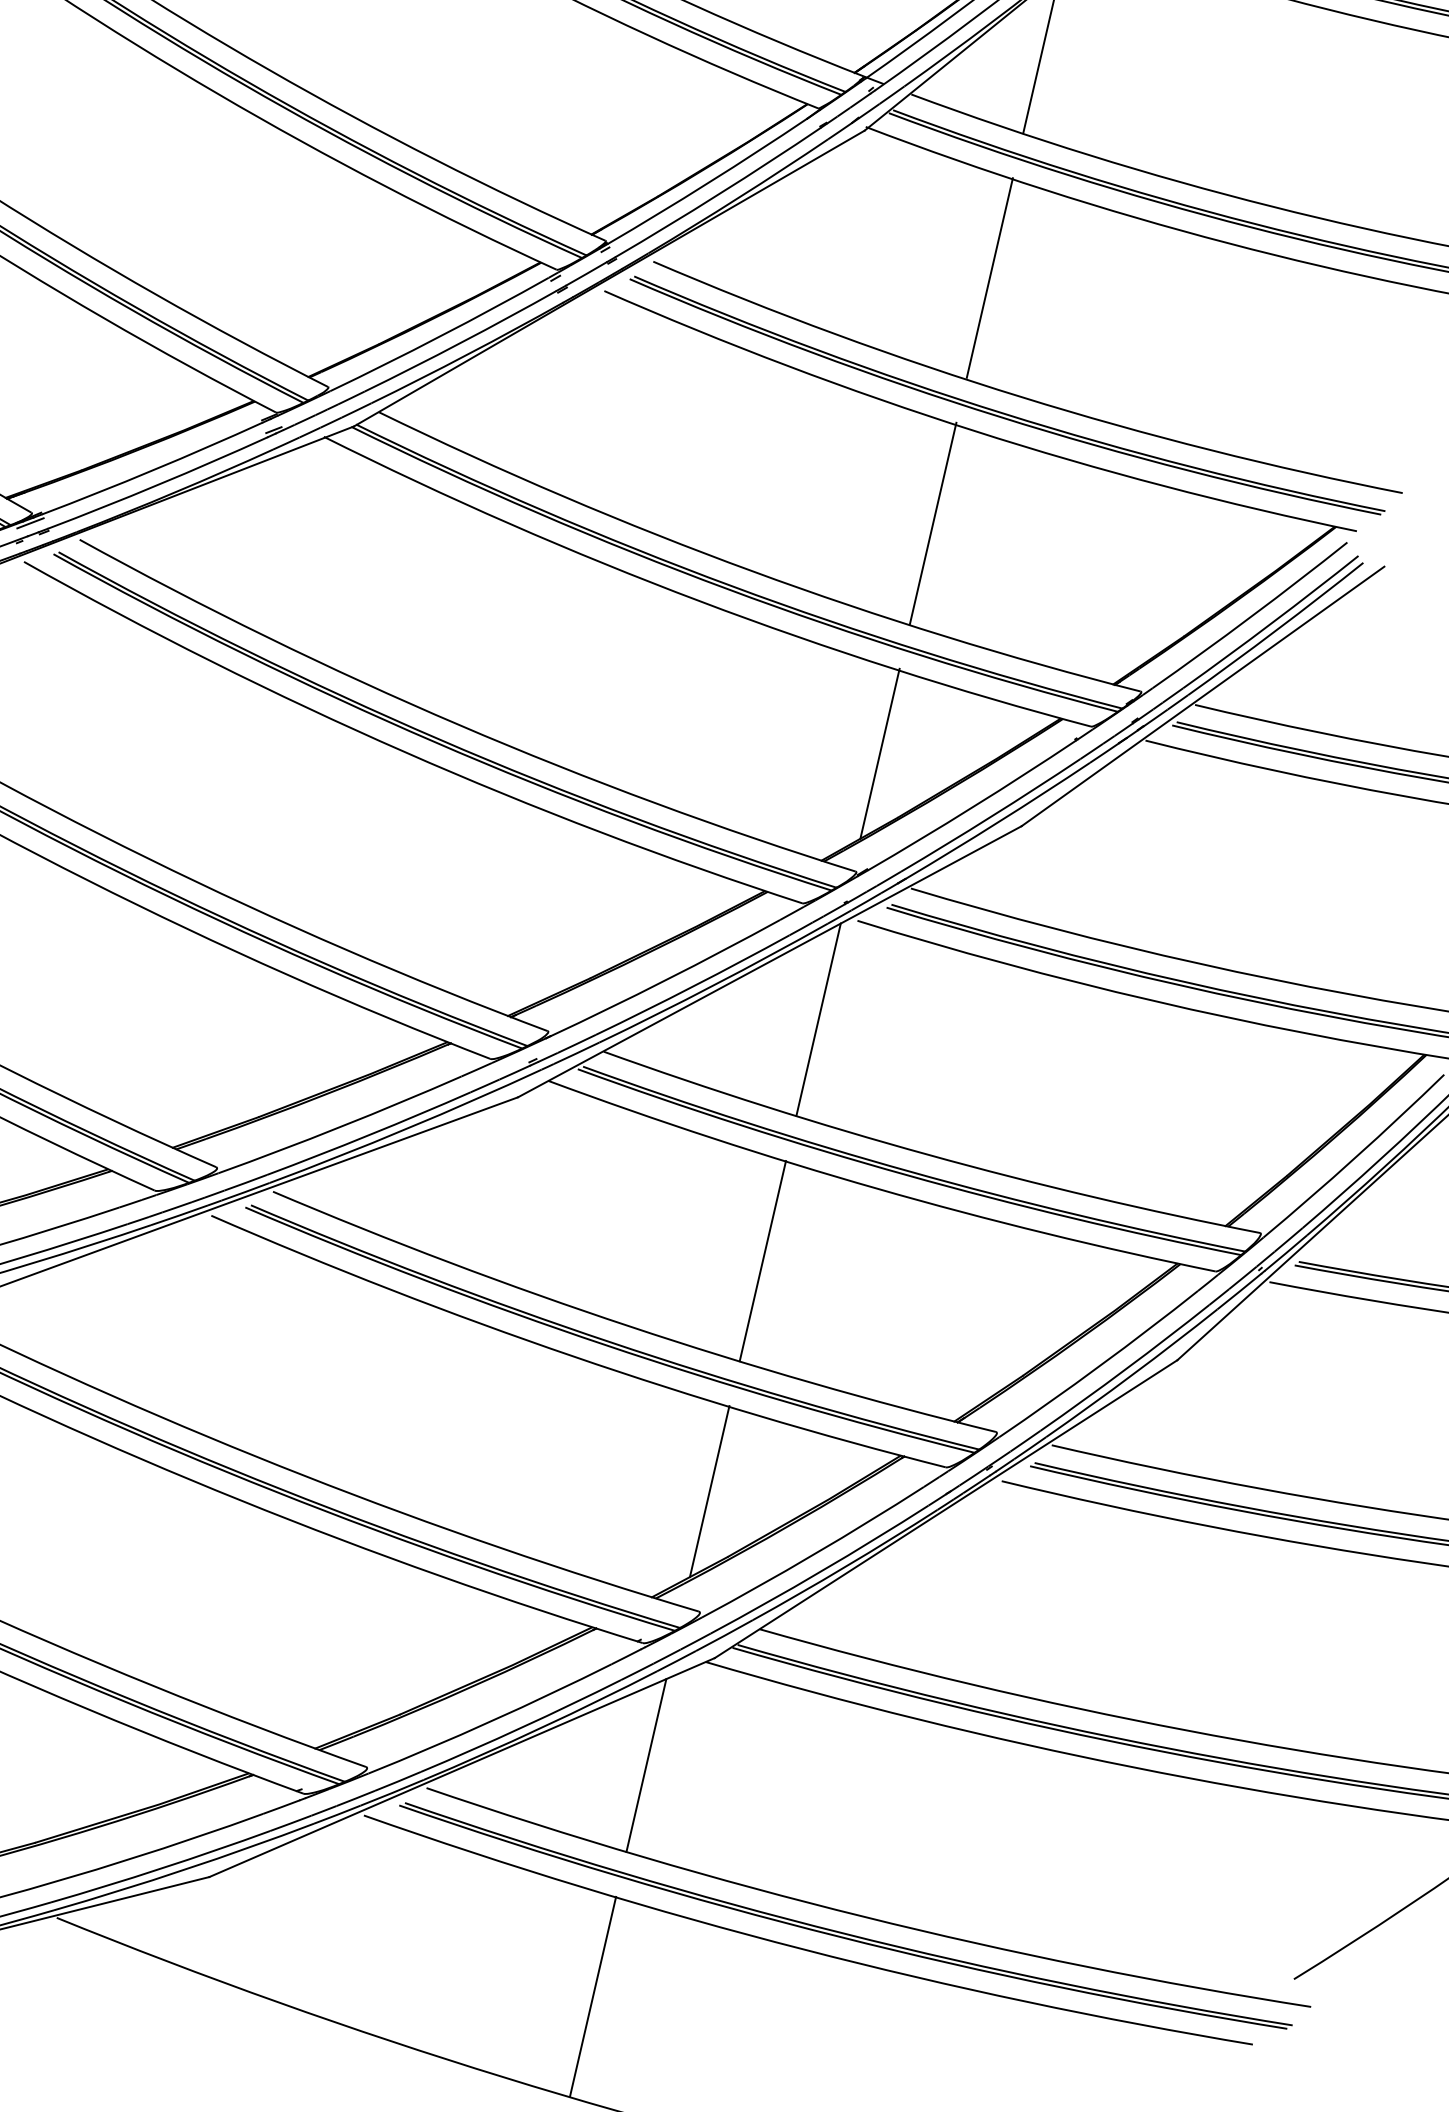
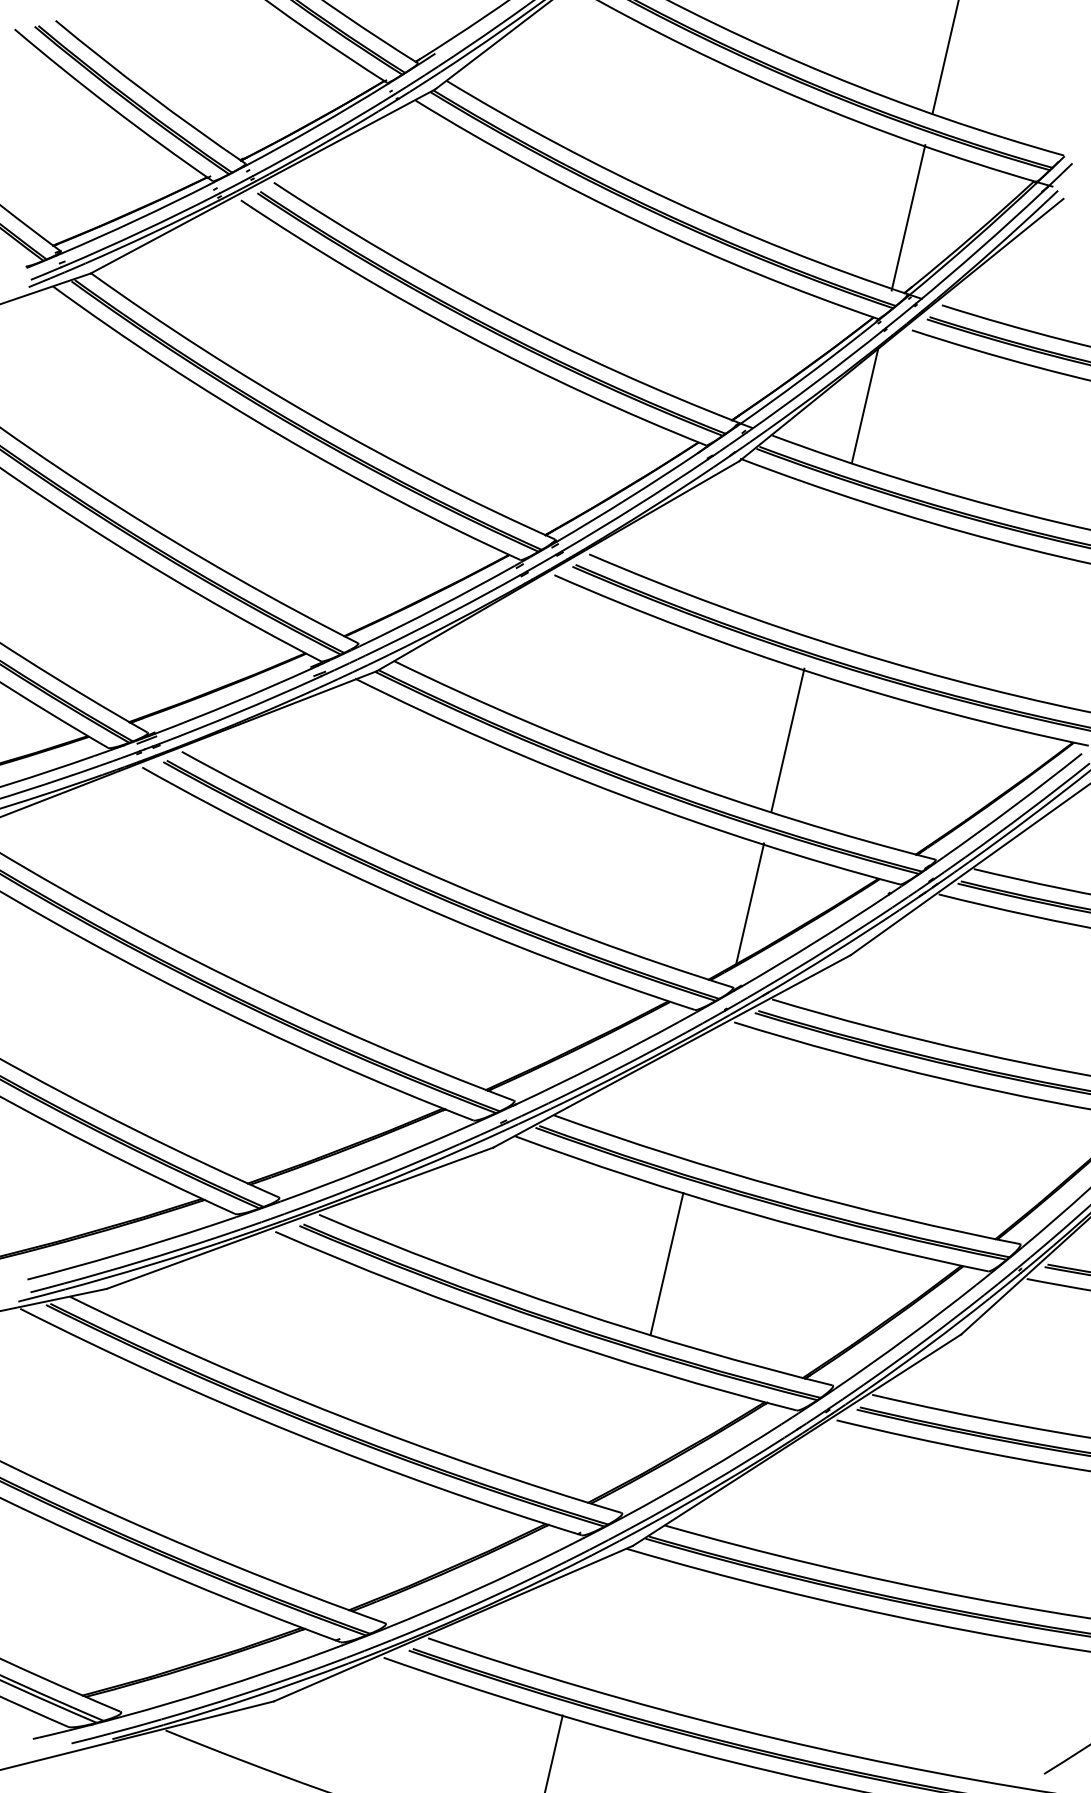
line: (988, 277) -> (827, 565), removed
line: (818, 1019) -> (706, 1092), removed
line: (710, 1491) -> (629, 1427), removed
line: (646, 1764) -> (584, 1621), removed

